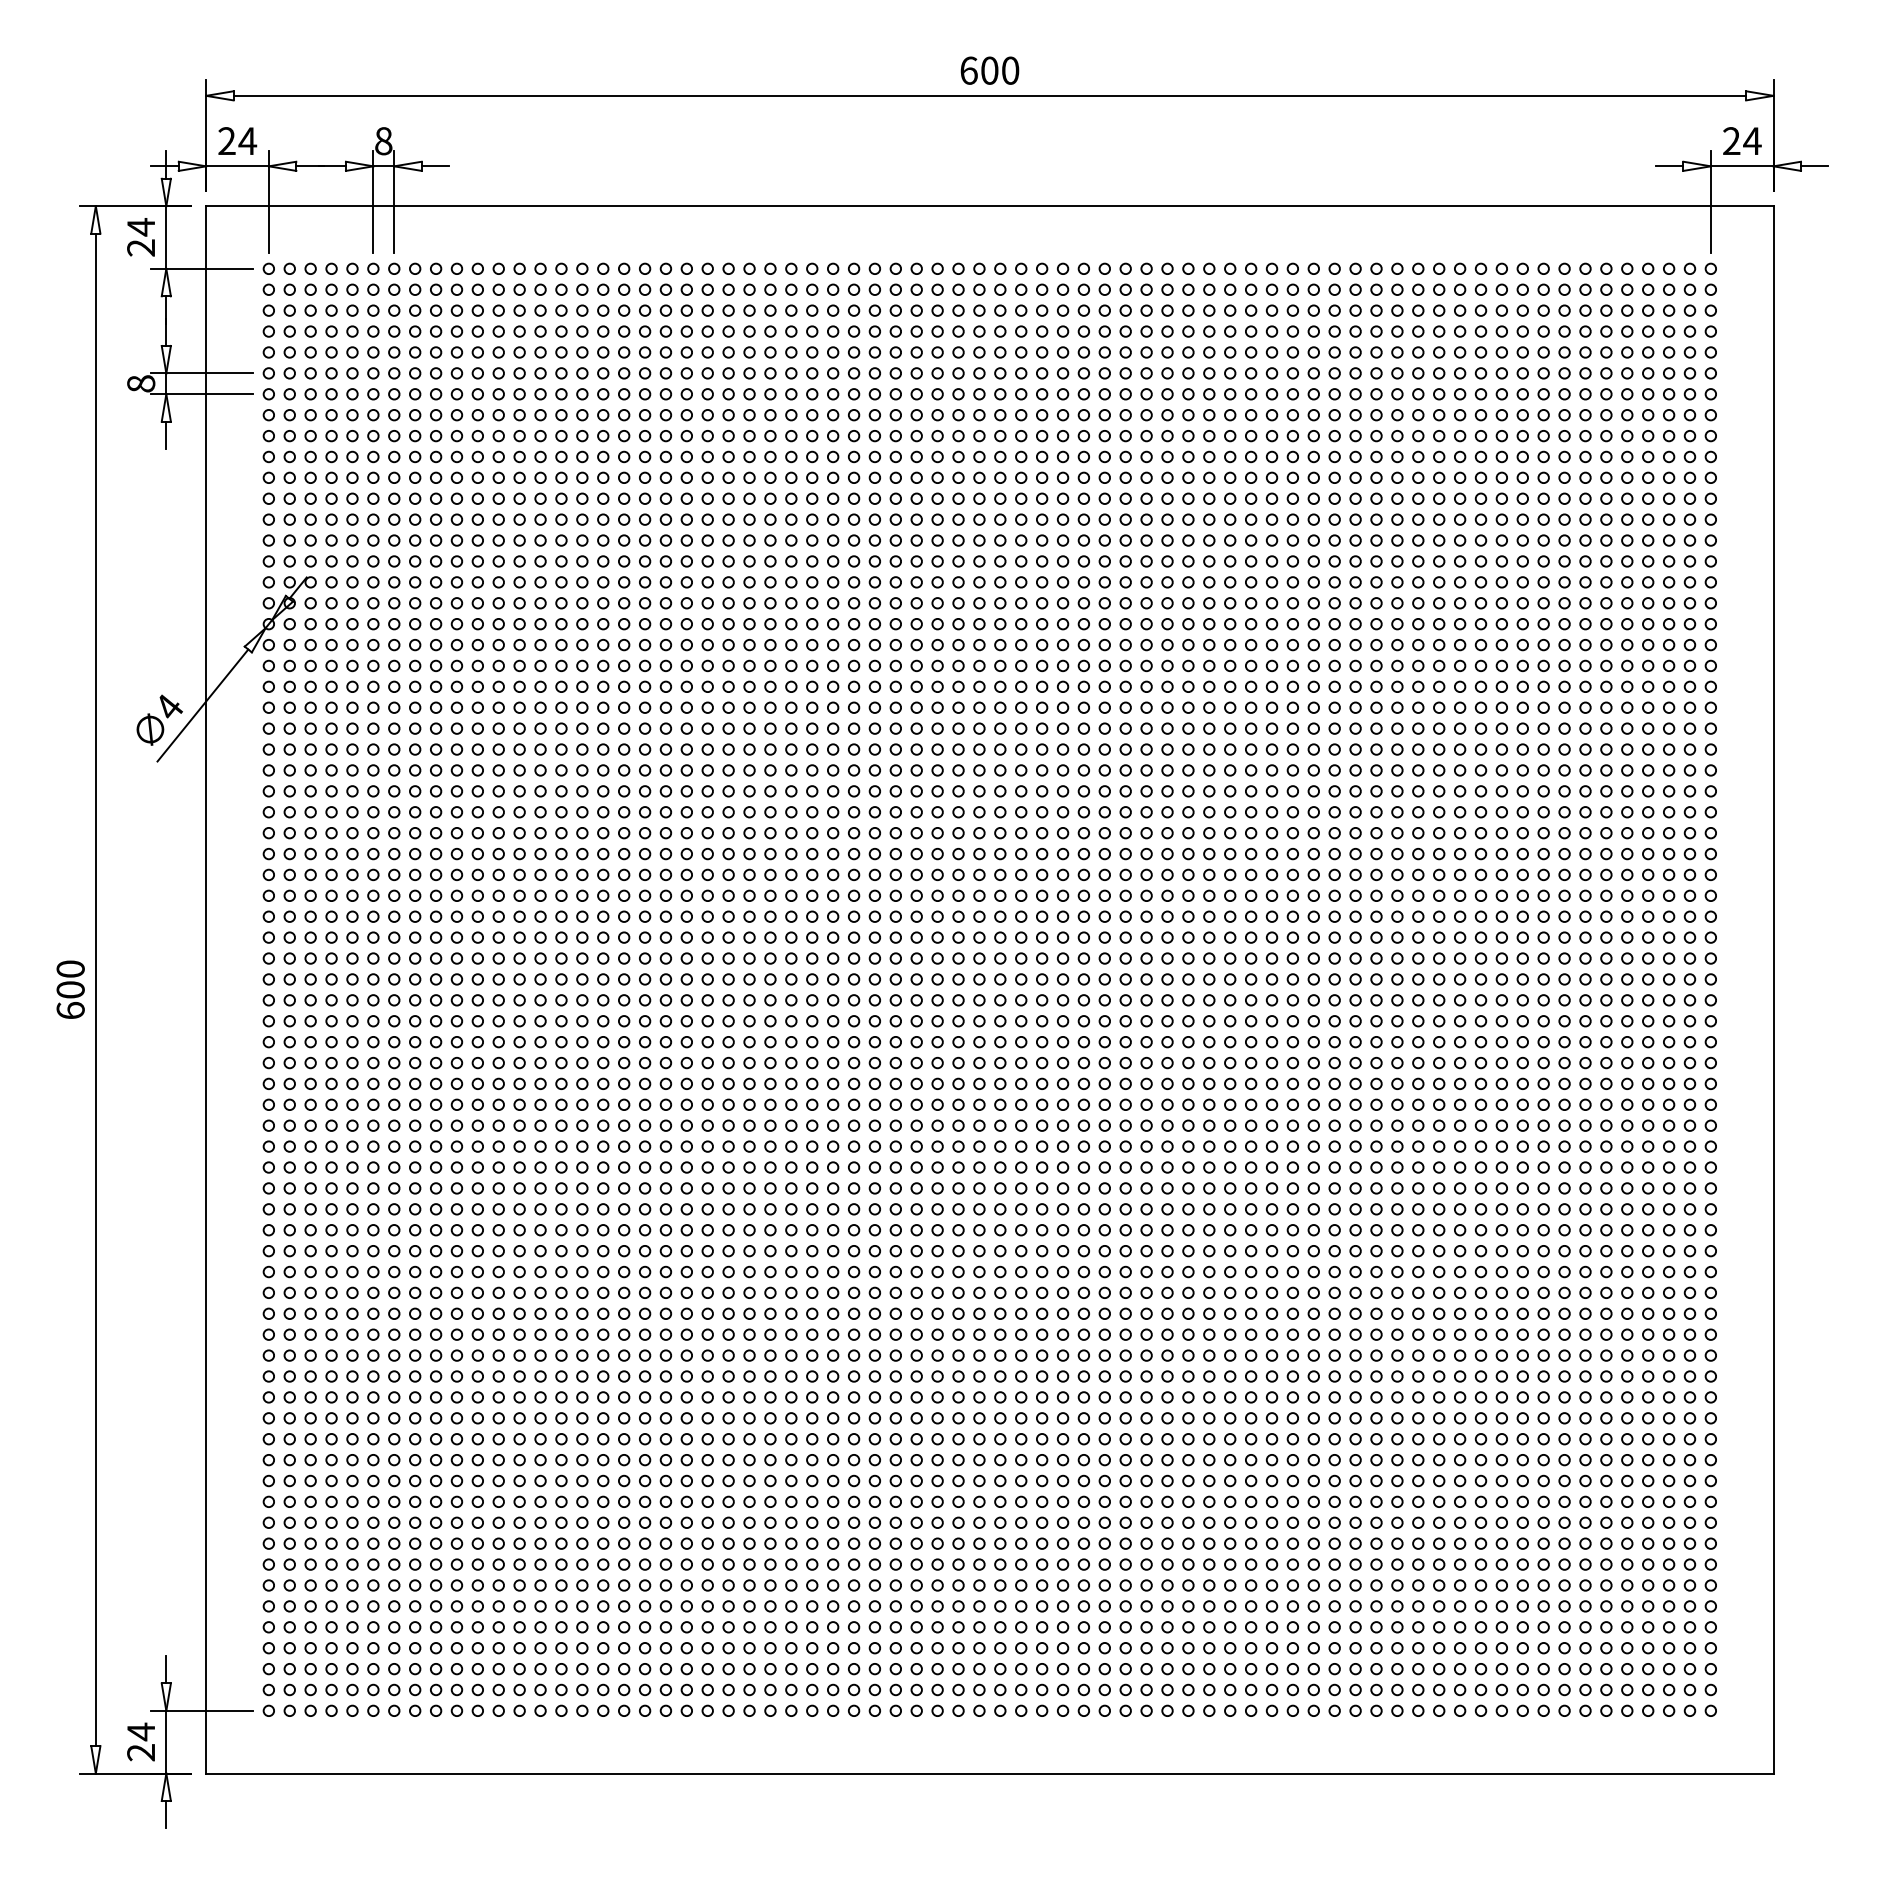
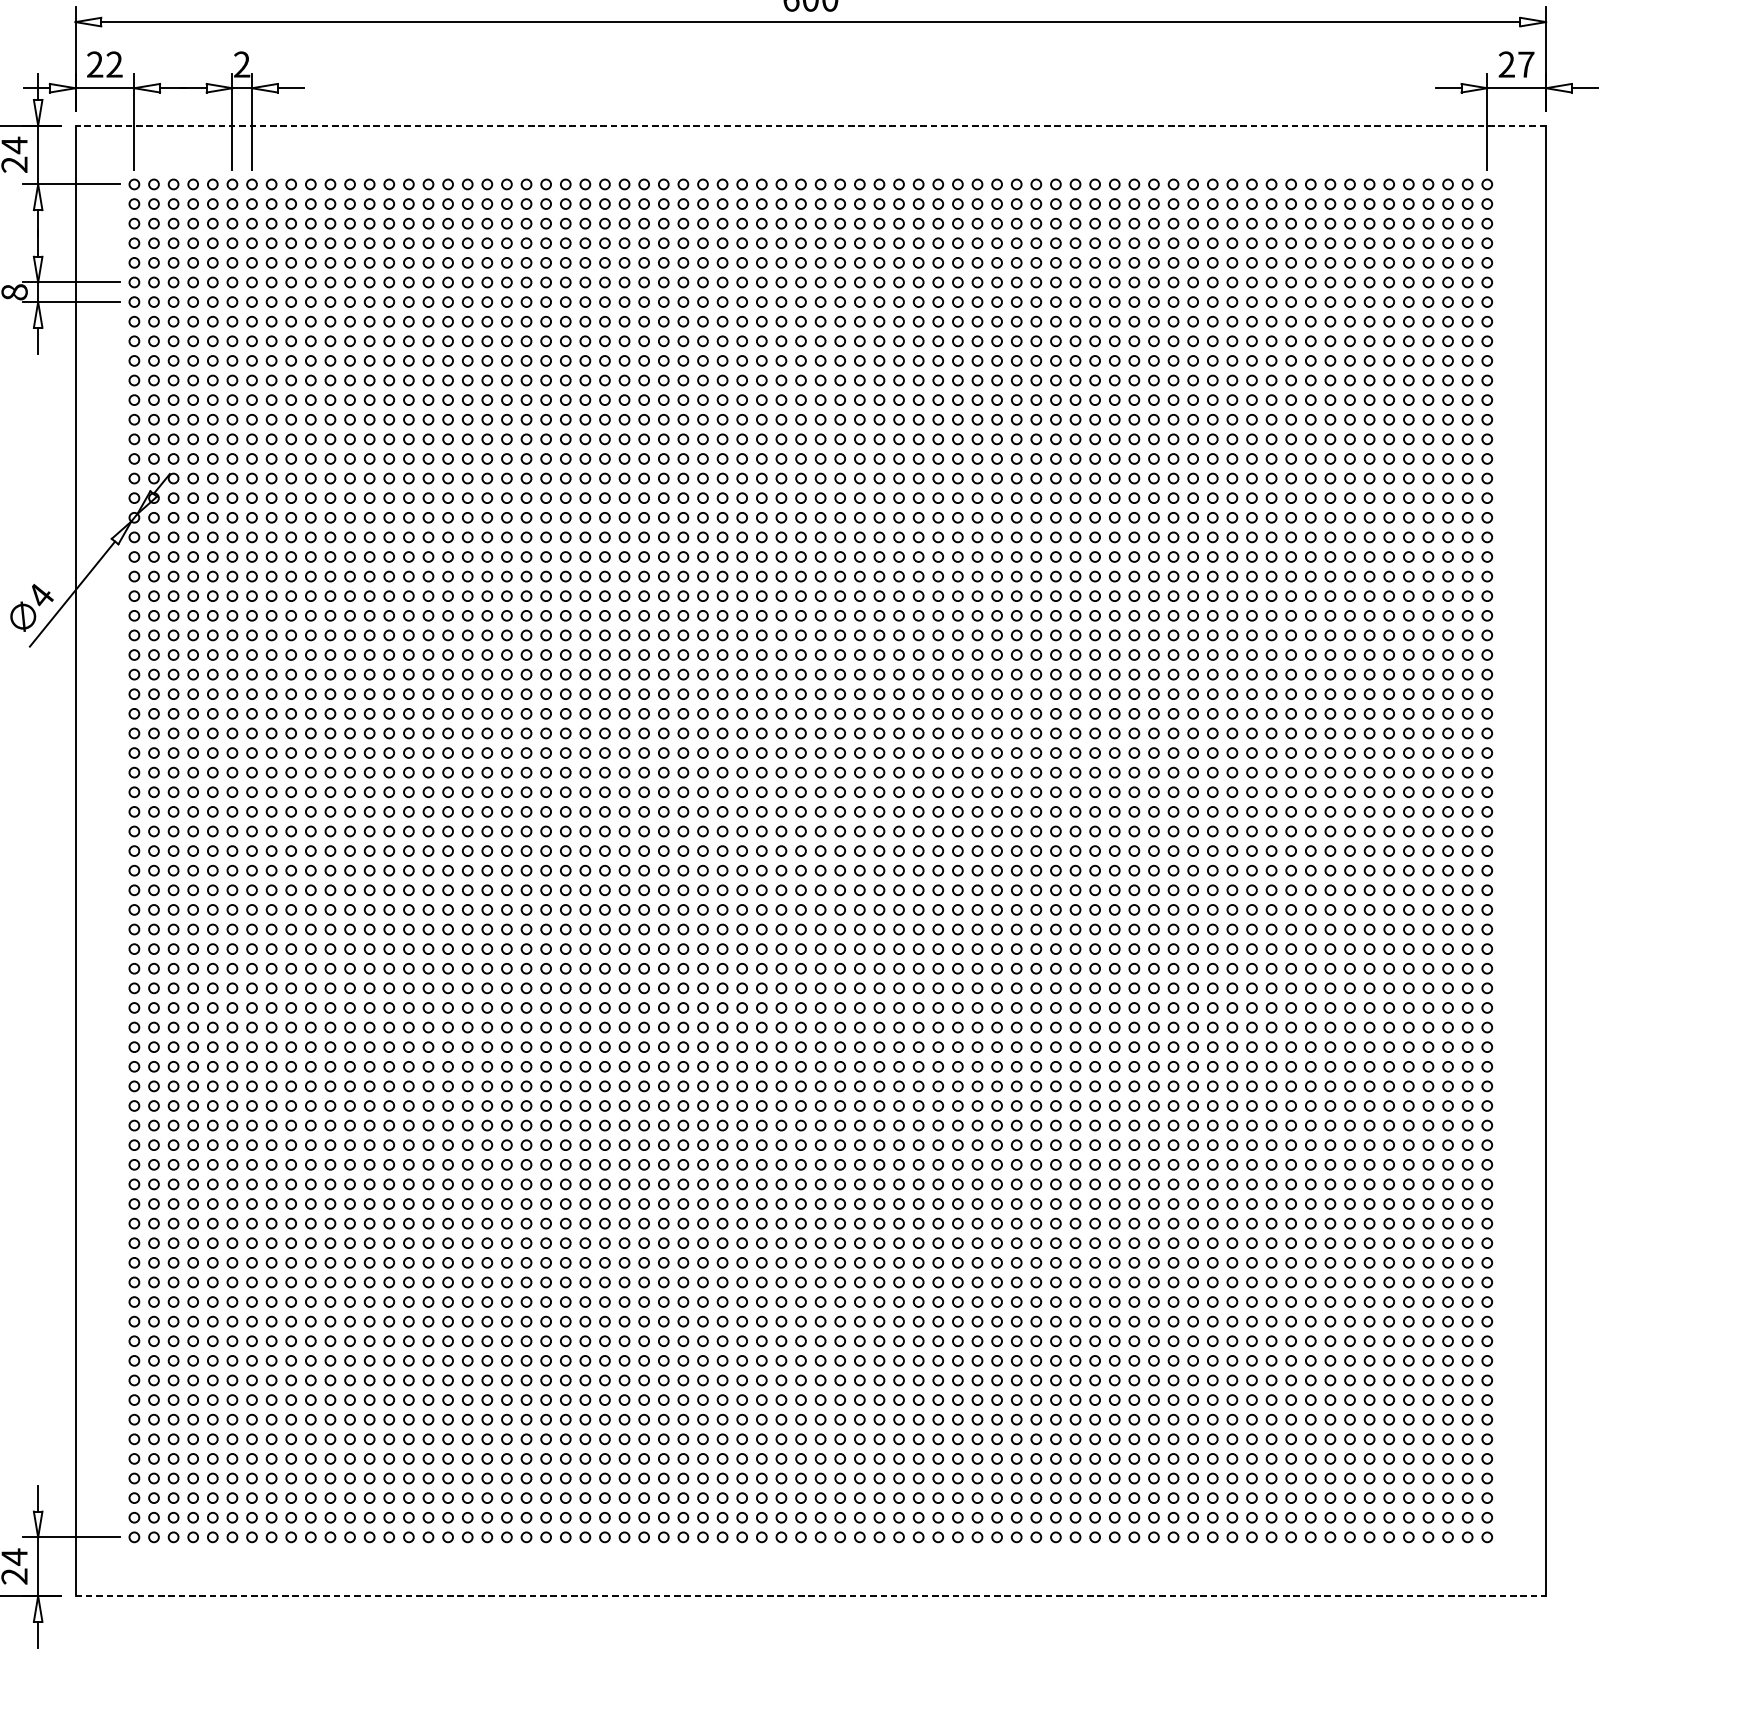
text: (247, 140) -> (114, 64), 24 -> 22
text: (1752, 140) -> (1526, 64), 24 -> 27
text: (383, 141) -> (241, 64), 8 -> 2
line: (989, 206) -> (810, 125), solid -> dashed
line: (989, 1773) -> (810, 1596), solid -> dashed

